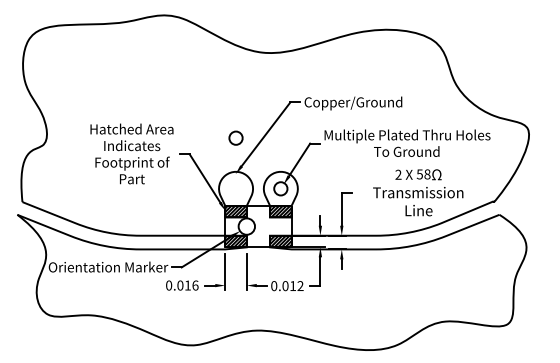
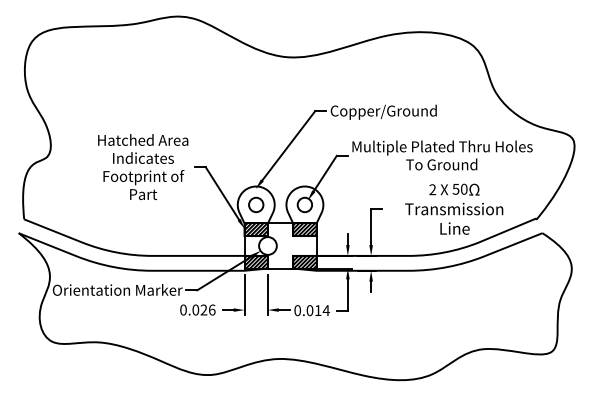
circle: (236, 137) -> (256, 204), moved
text: (427, 174) -> (464, 189), 58 -> 50
text: (187, 285) -> (203, 309), 0.016 -> 0.026
text: (299, 285) -> (325, 310), 0.012 -> 0.014

